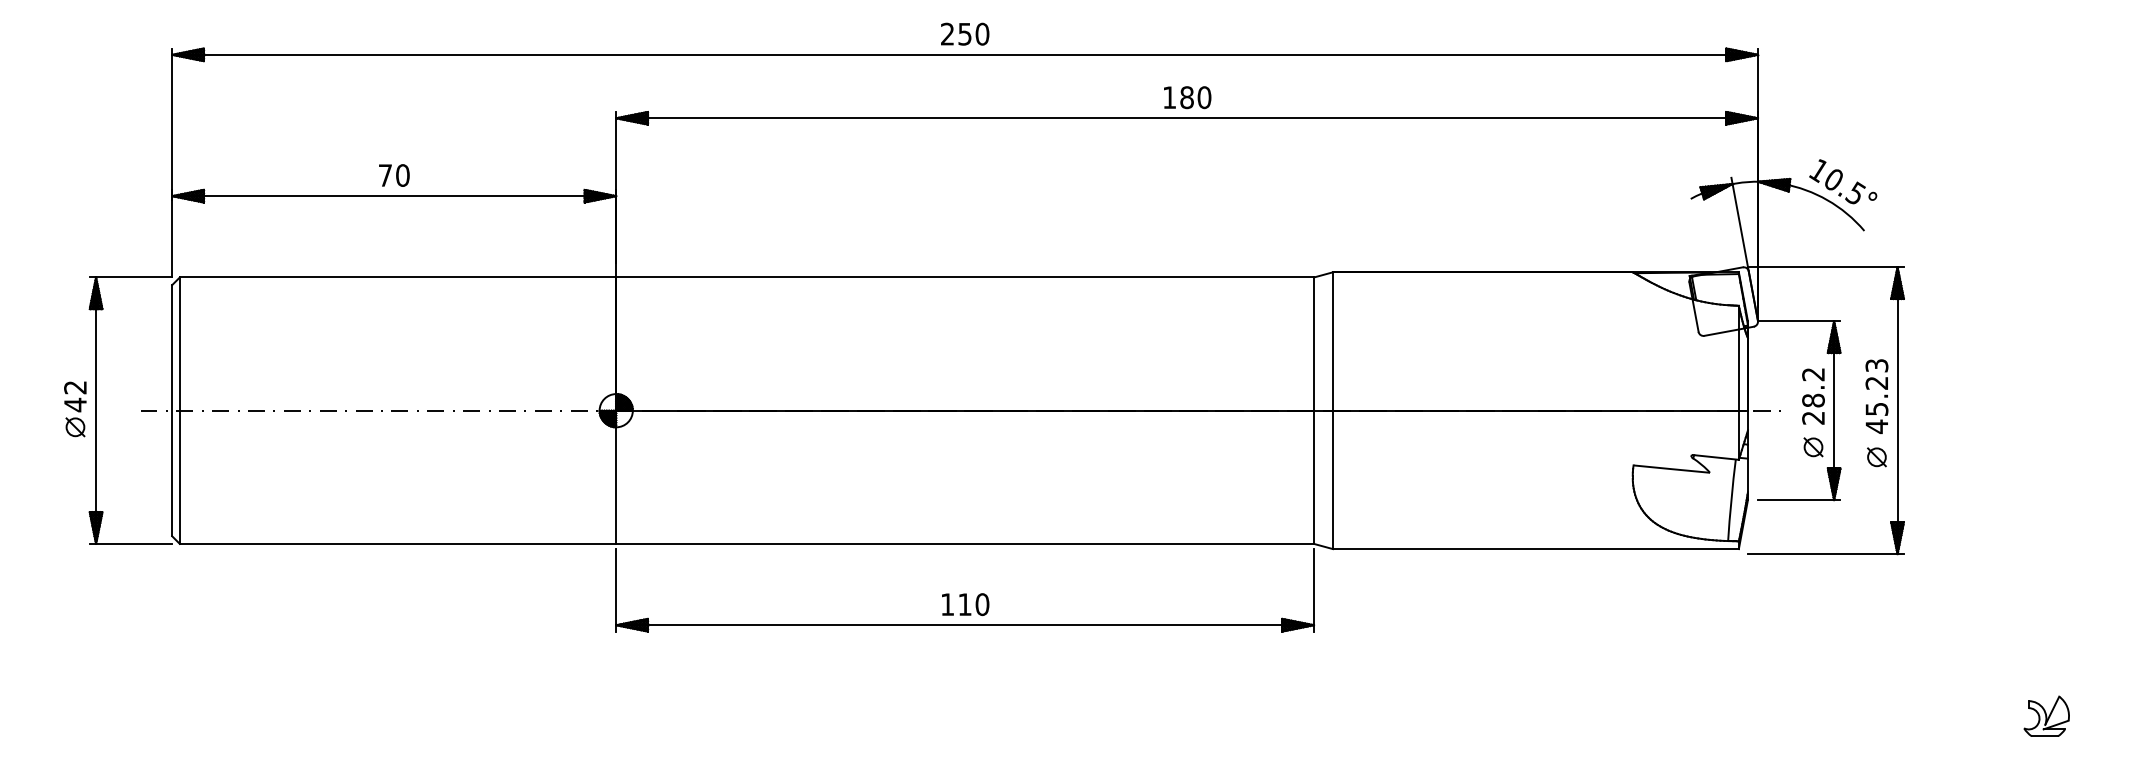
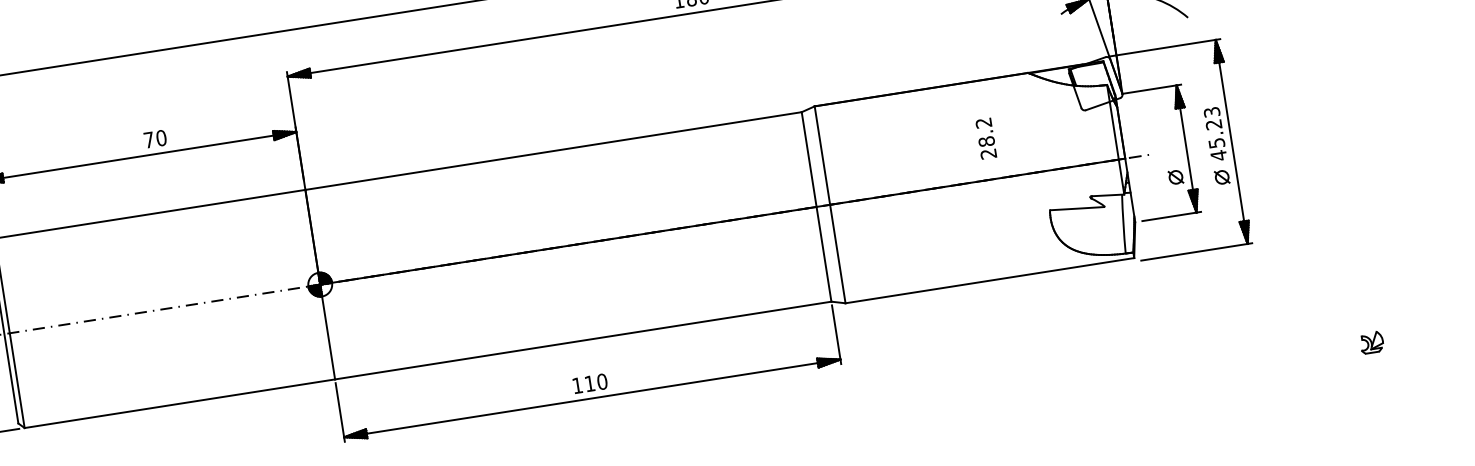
text: (394, 175) -> (155, 139), moved
text: (1813, 396) -> (986, 138), moved
part: (2046, 715) -> (1371, 342), size x0.7

